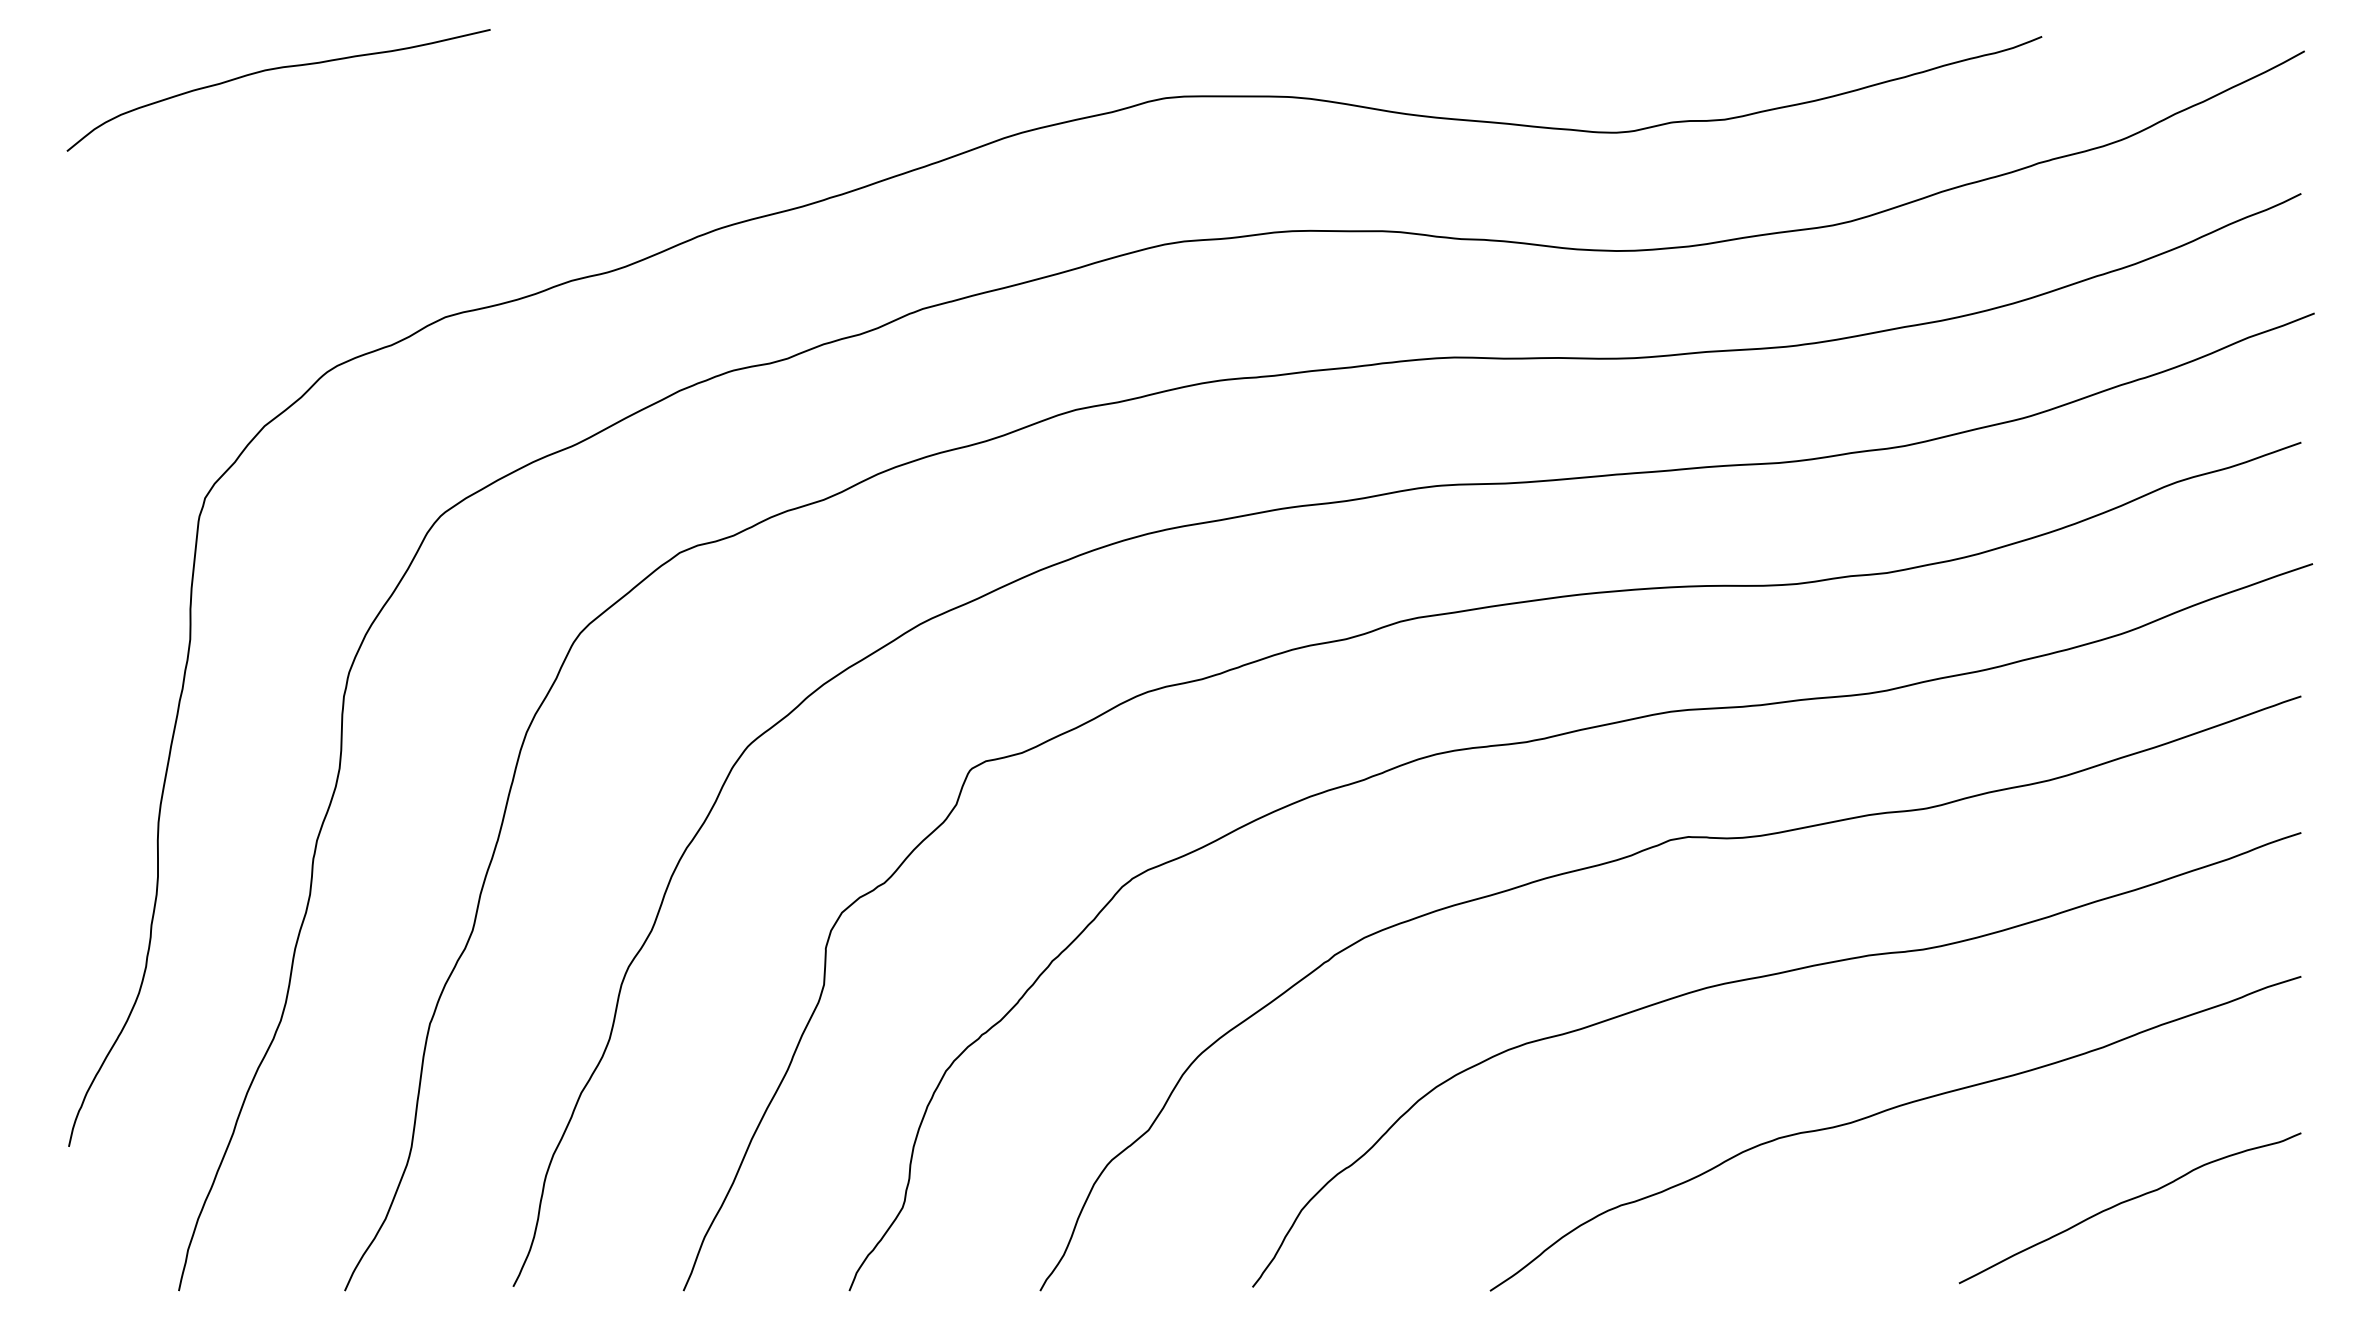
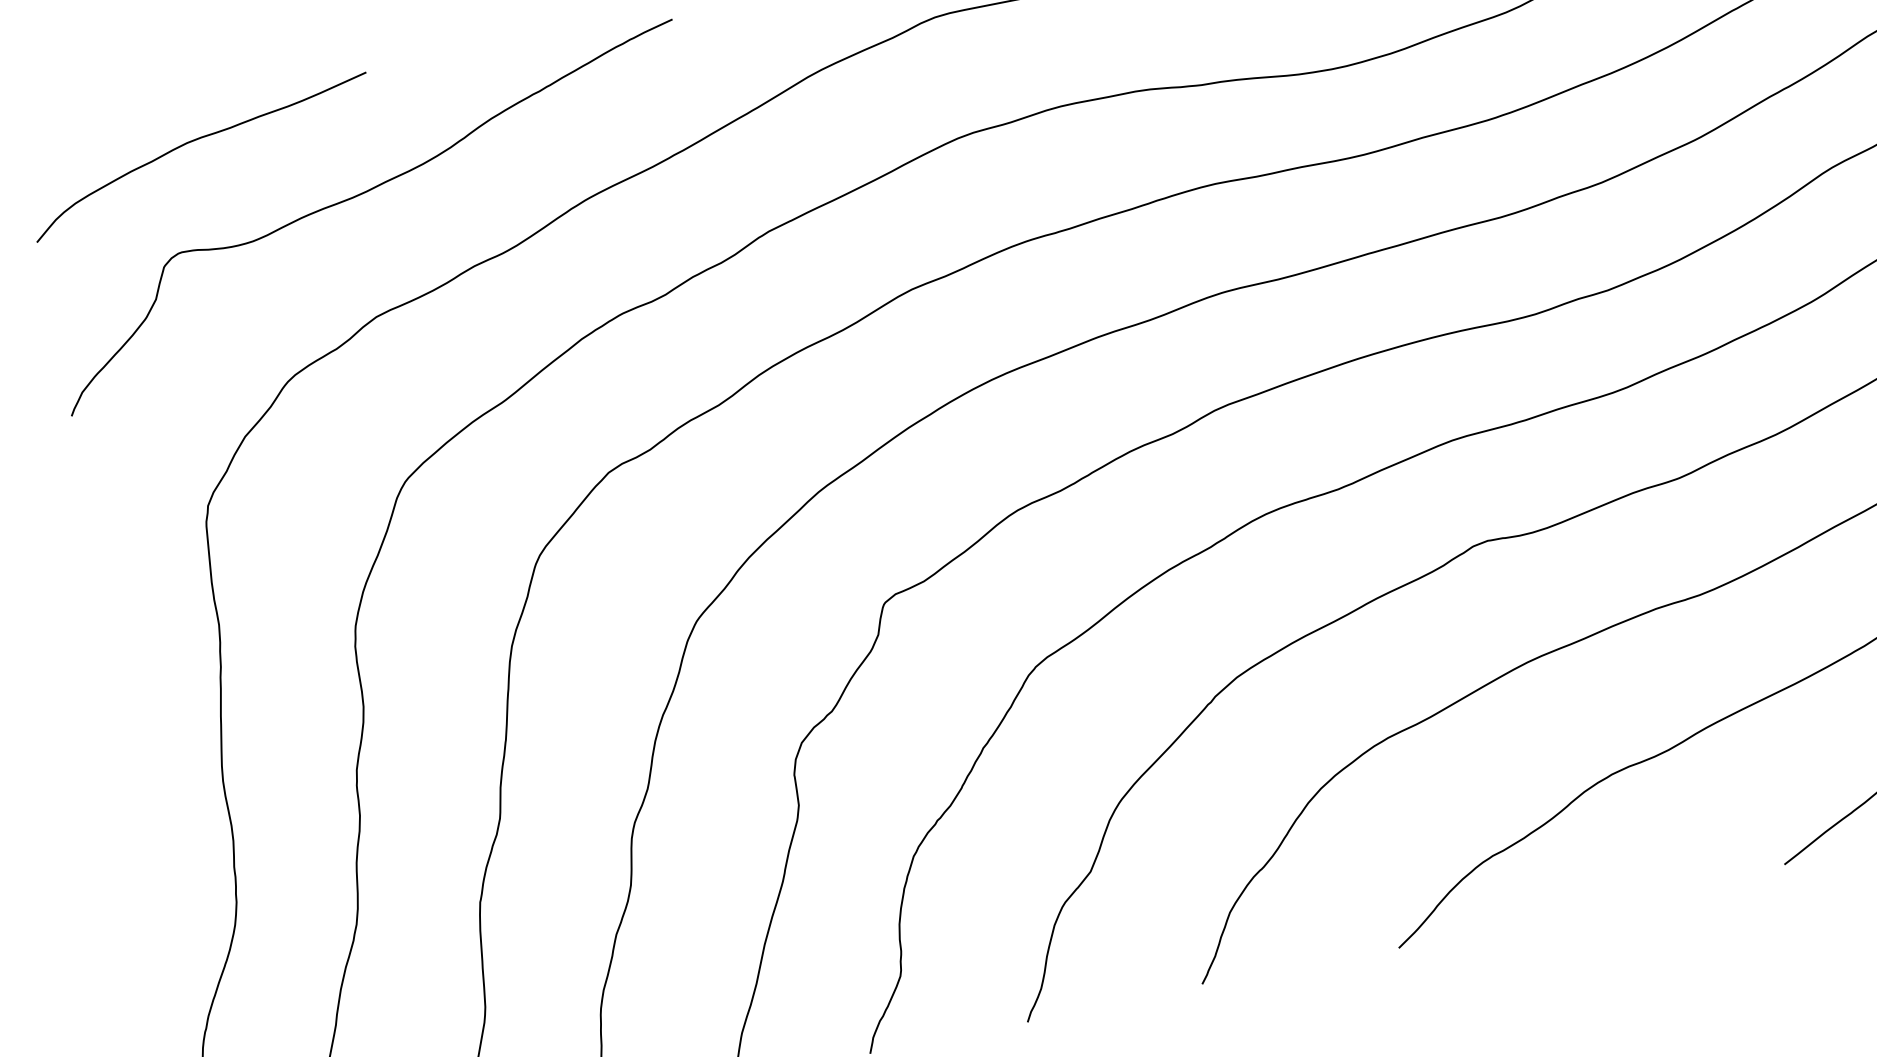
curve: (456, 171) -> (361, 194), added

